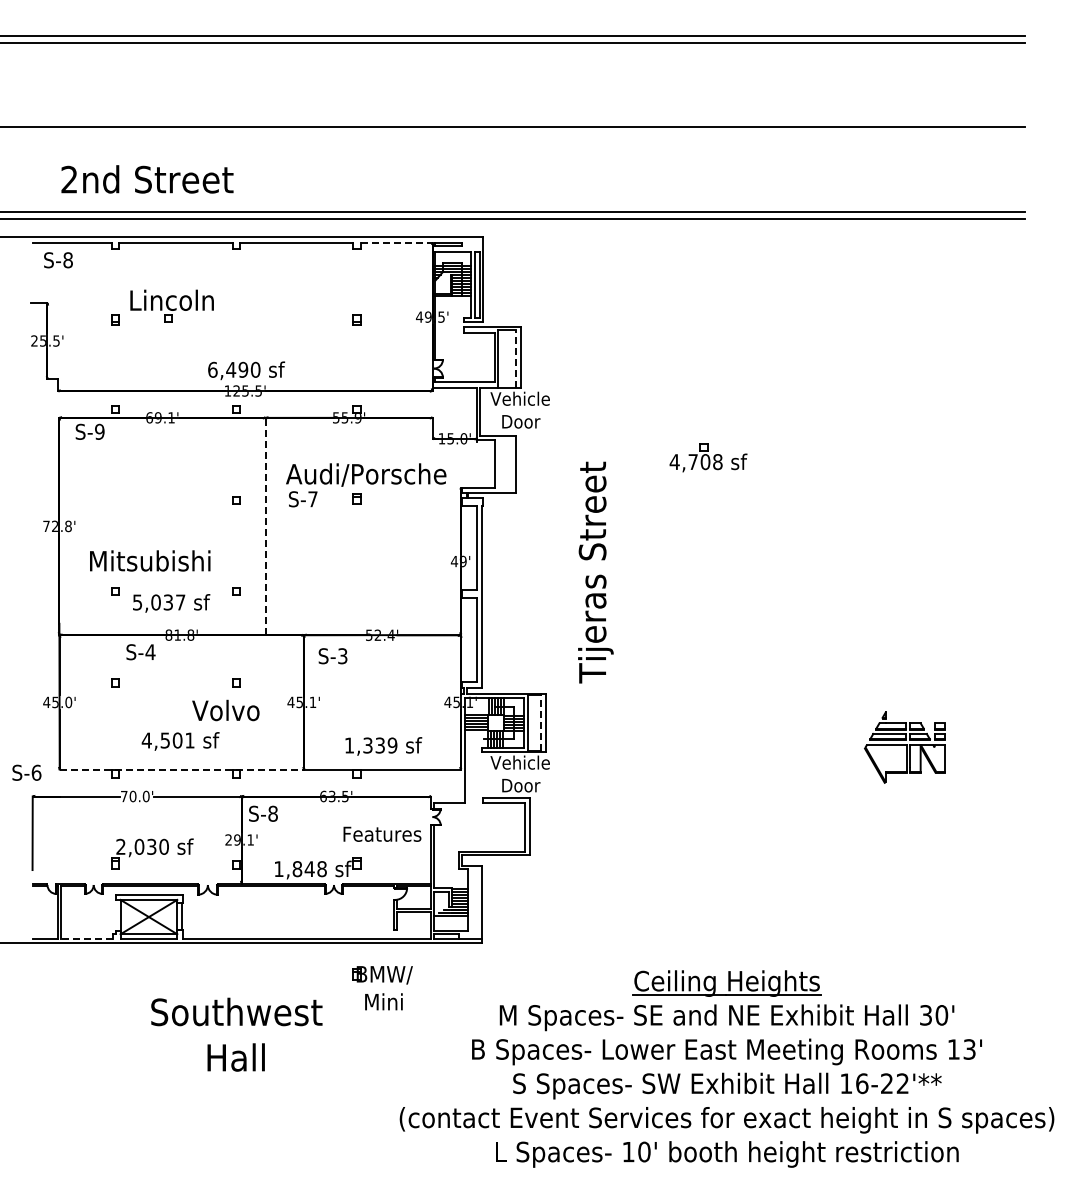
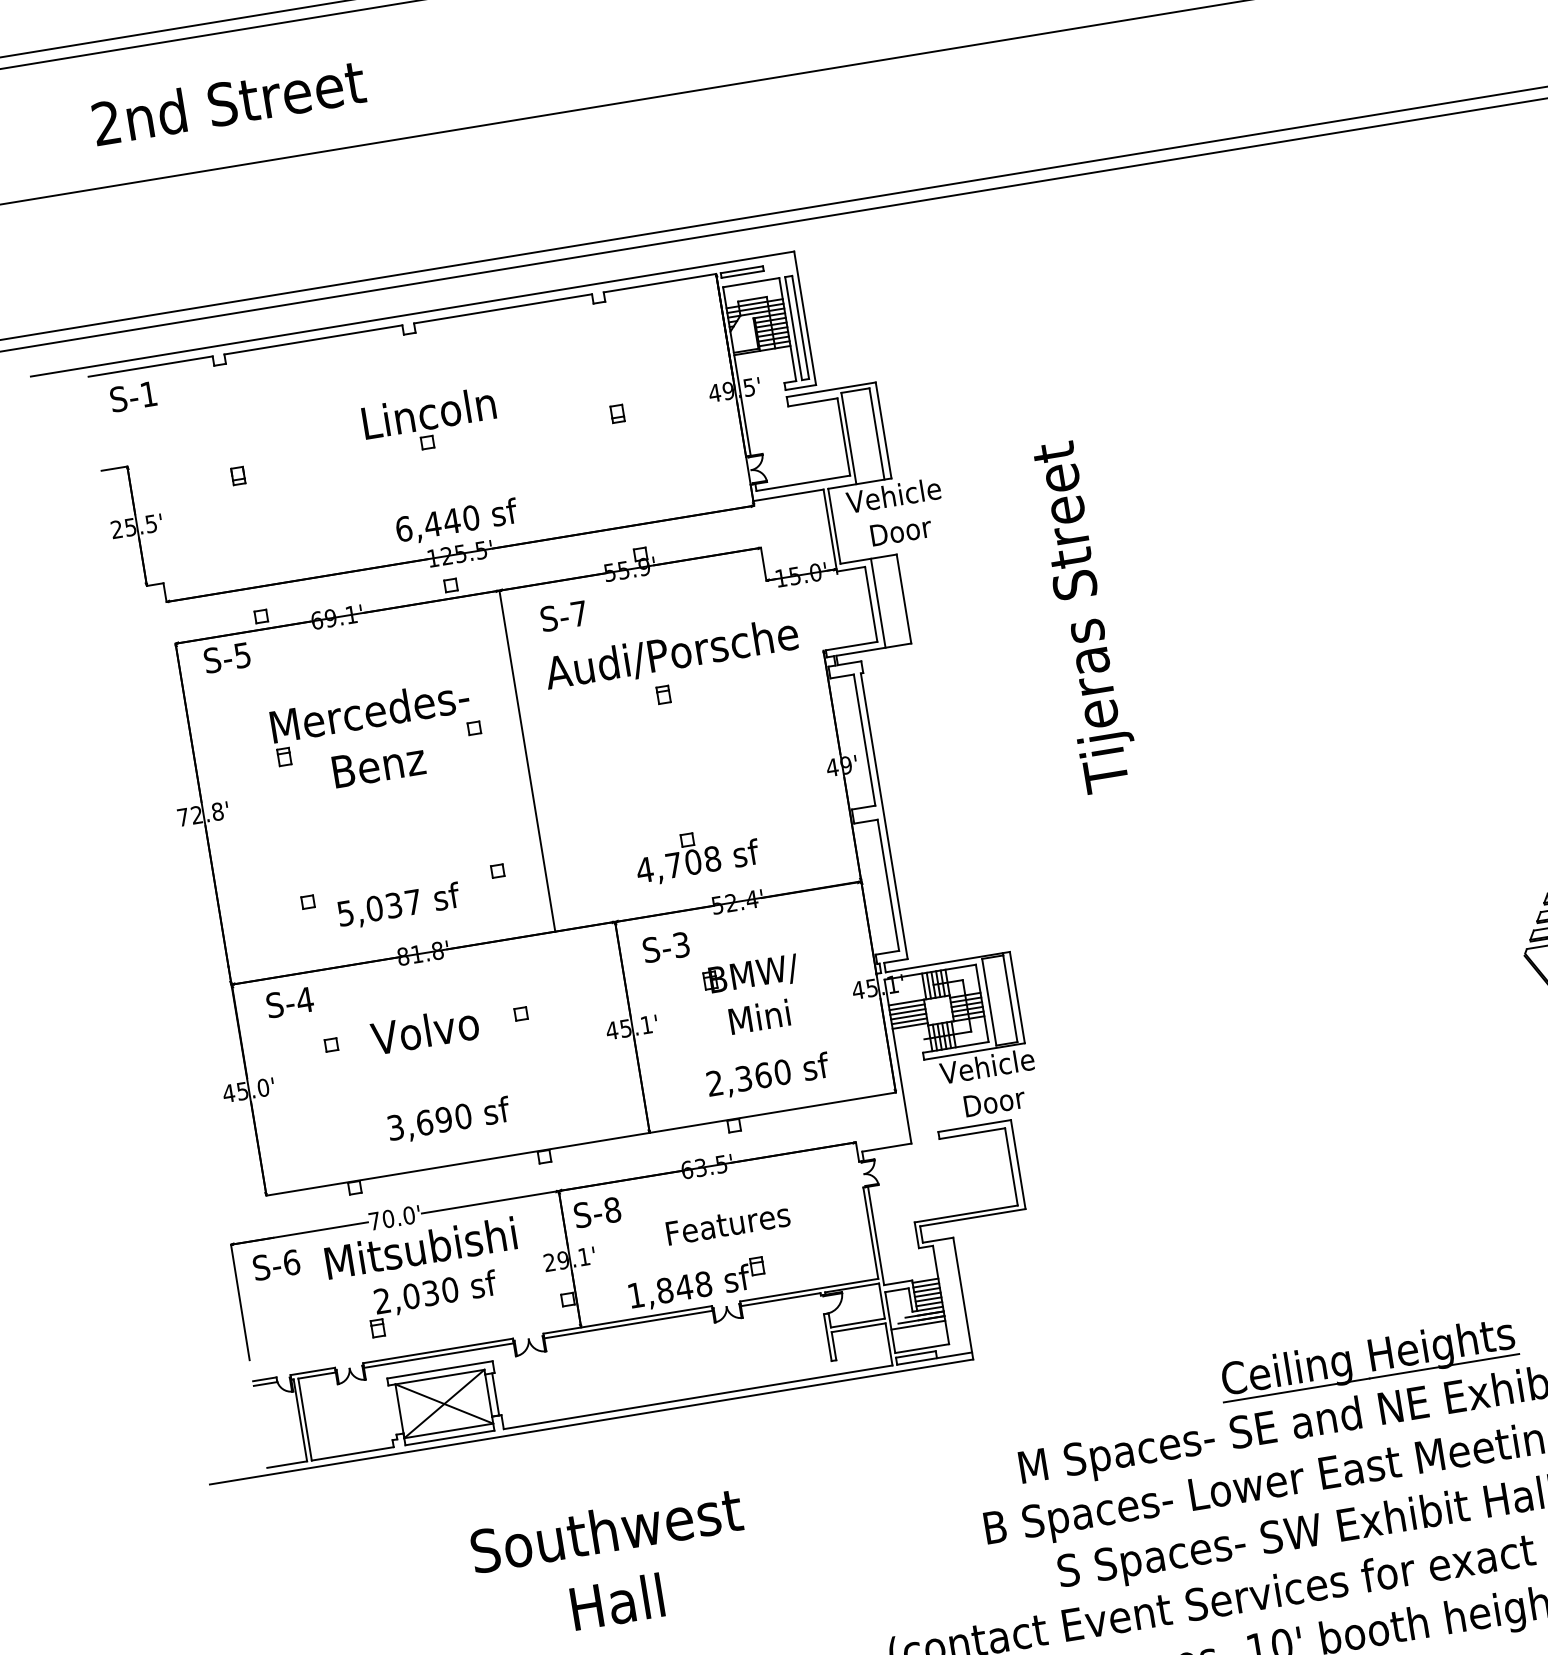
text: (147, 179) -> (228, 102), moved
line: (396, 243) -> (659, 283), dashed -> solid
text: (67, 260) -> (147, 394), S-8 -> S-1
part: (171, 305) -> (429, 421), moved
line: (516, 358) -> (877, 433), dashed -> solid
text: (243, 369) -> (452, 520), 6,490 -> 6,440
text: (99, 431) -> (242, 654), S-9 -> S-5
part: (708, 457) -> (696, 854), moved
line: (499, 463) -> (877, 602), added
part: (173, 489) -> (373, 726), added
text: (303, 499) -> (564, 616), moved
line: (265, 526) -> (526, 761), dashed -> solid
text: (150, 560) -> (421, 1247), moved
text: (595, 572) -> (1084, 616), moved
text: (140, 652) -> (289, 1003), moved
text: (225, 710) -> (424, 1030), moved
line: (541, 723) -> (1010, 999), dashed -> solid
text: (167, 740) -> (428, 1122), 4,501 -> 3,690
text: (370, 745) -> (747, 1077), 1,339 -> 2,360
line: (182, 769) -> (459, 1163), dashed -> solid
text: (26, 772) -> (275, 1264), moved
text: (382, 833) -> (728, 1222), moved
line: (86, 938) -> (351, 1453), dashed -> solid
part: (382, 988) -> (753, 996), moved

